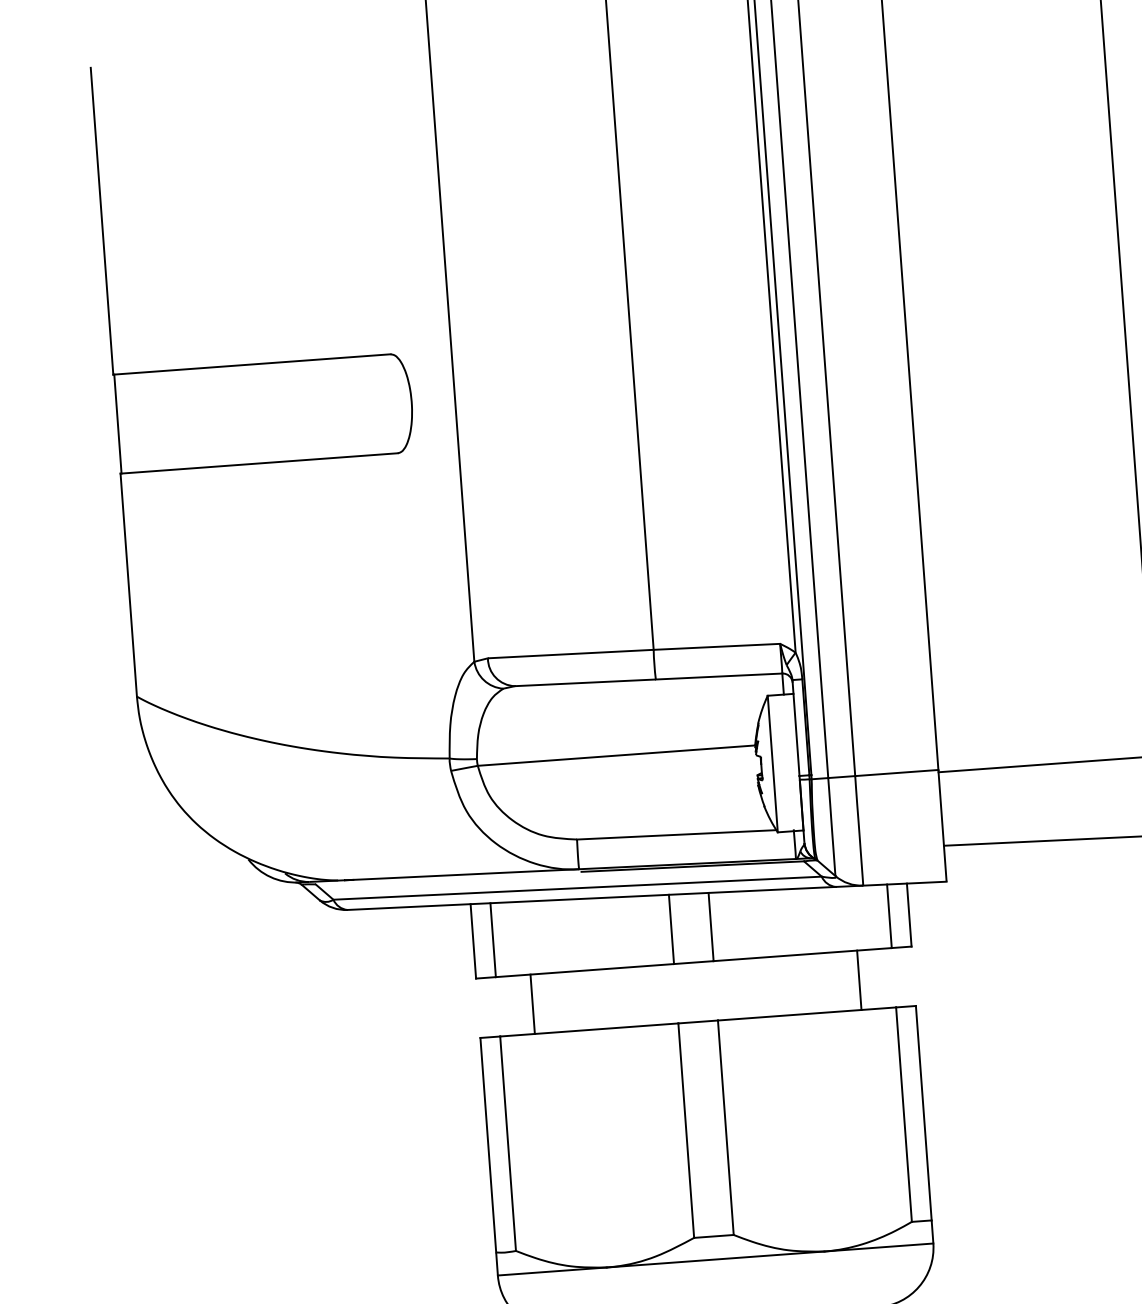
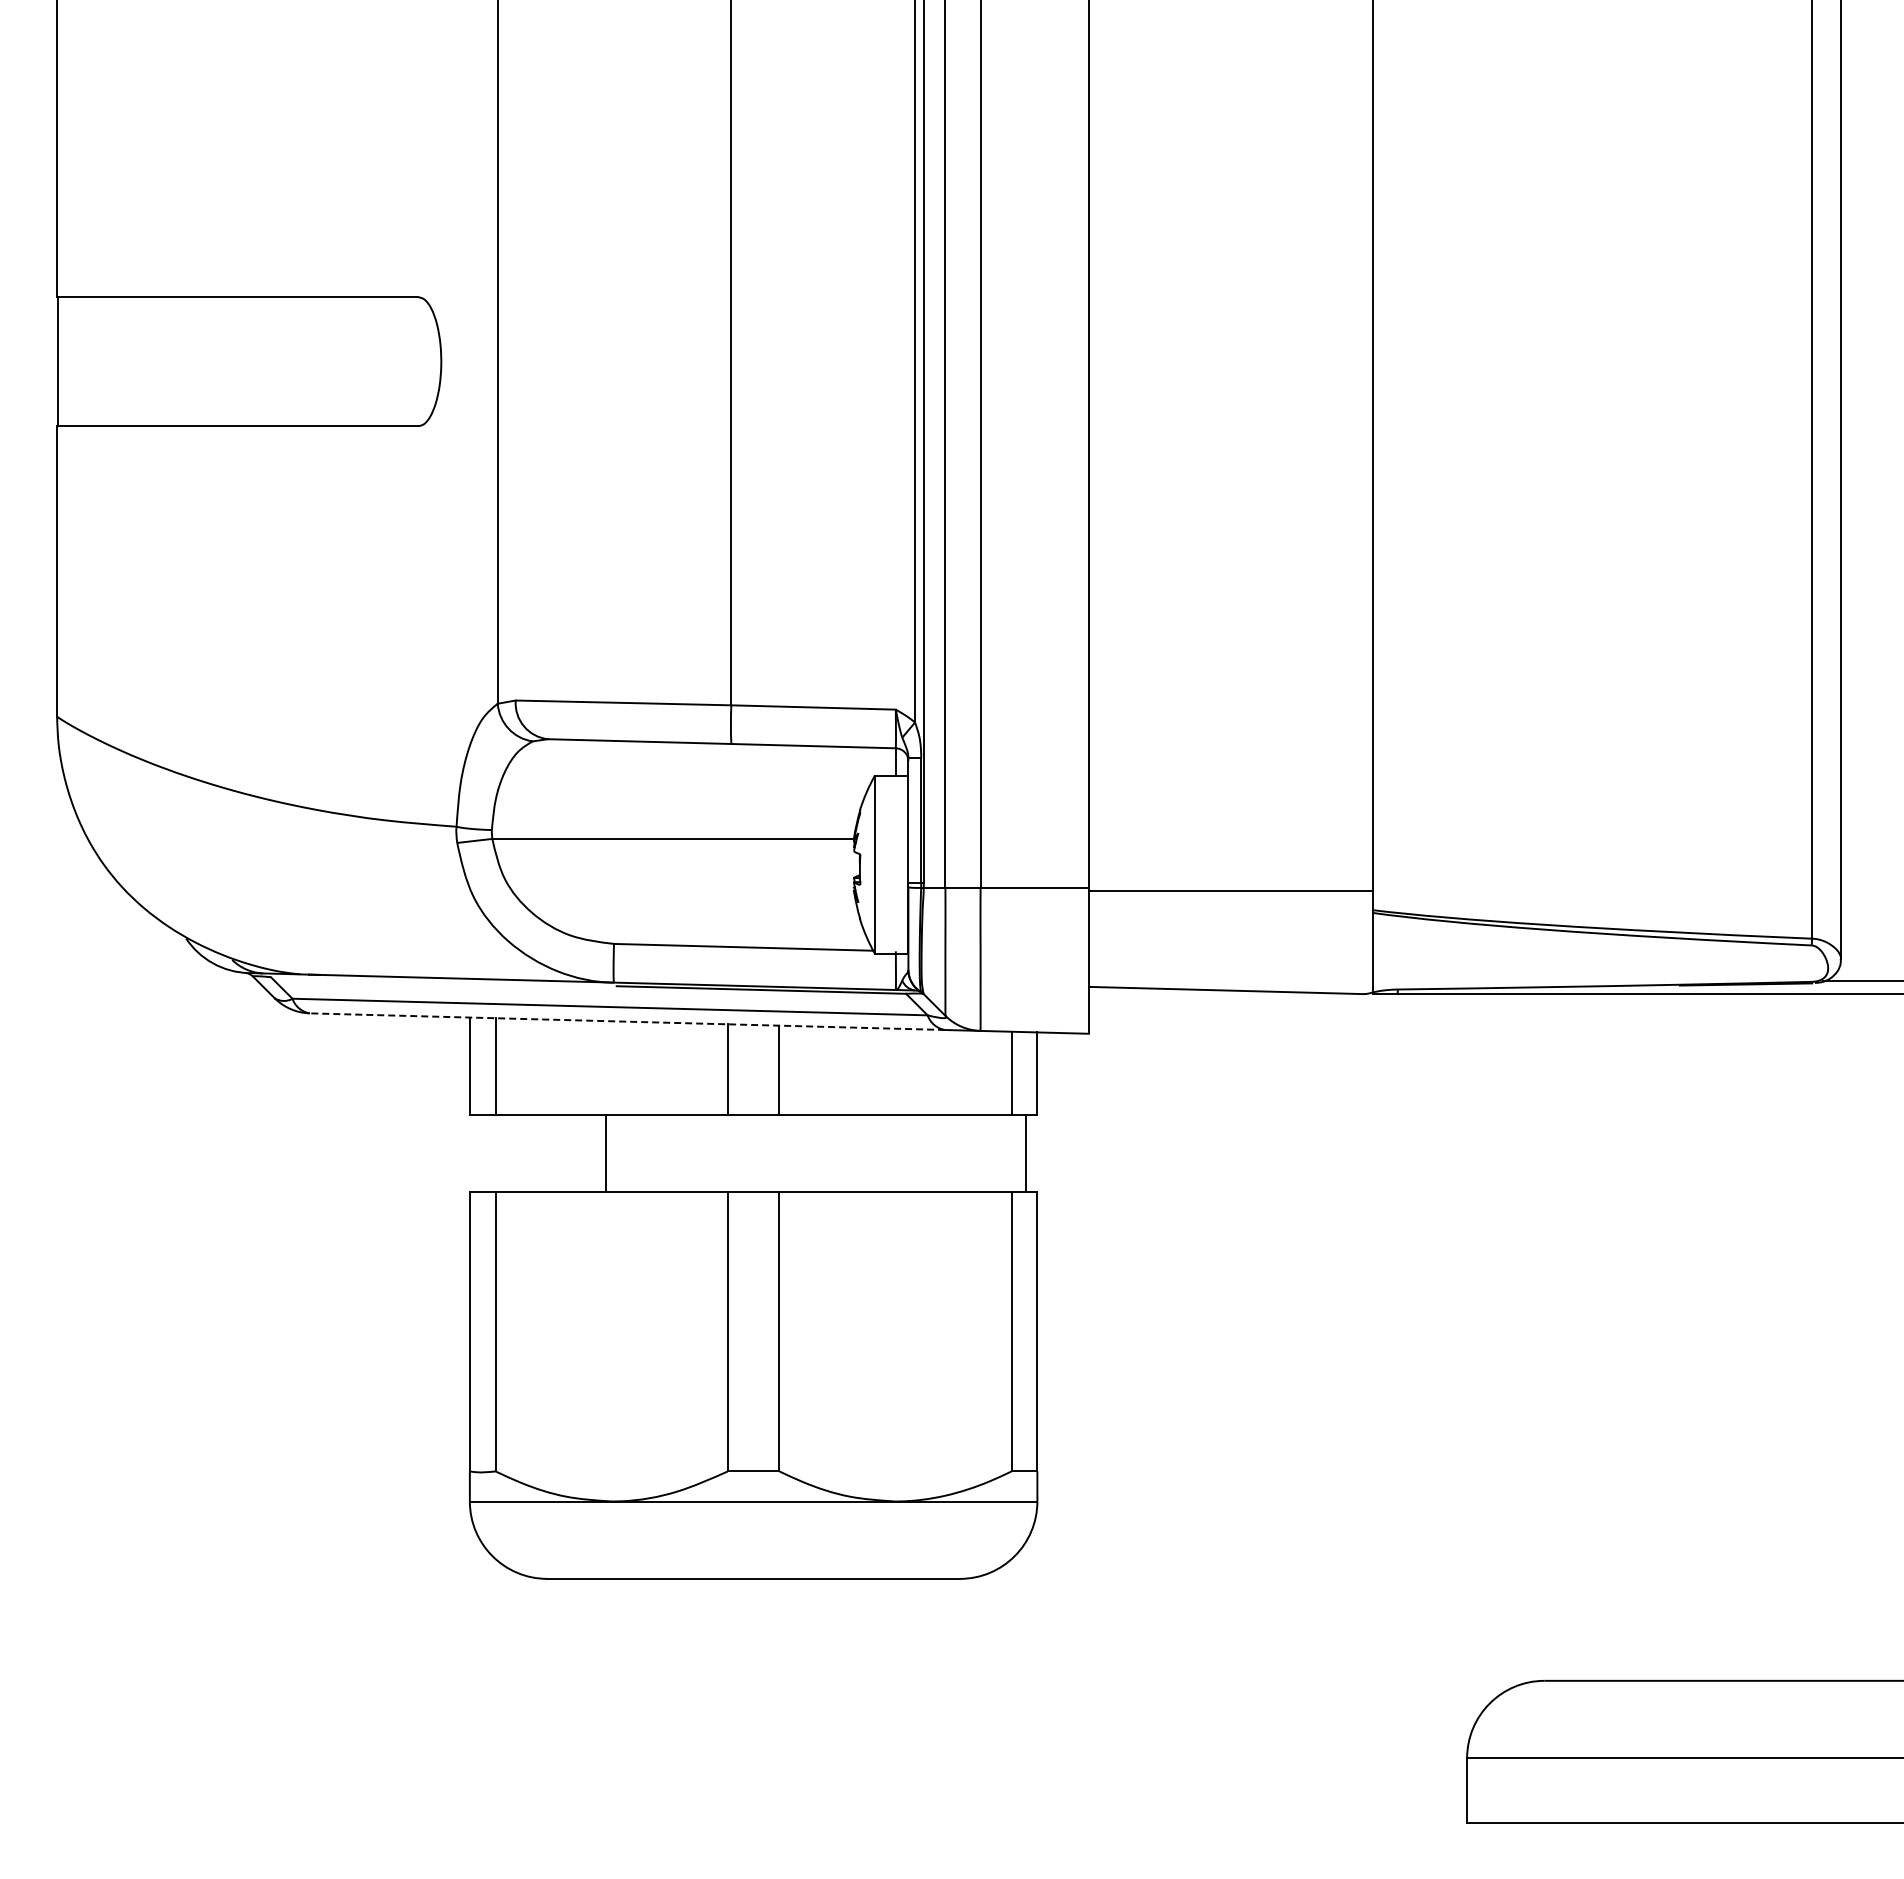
line: (591, 898) -> (627, 1021), solid -> dashed
line: (859, 979) -> (1026, 1152), moved
line: (532, 1003) -> (605, 1152), moved

